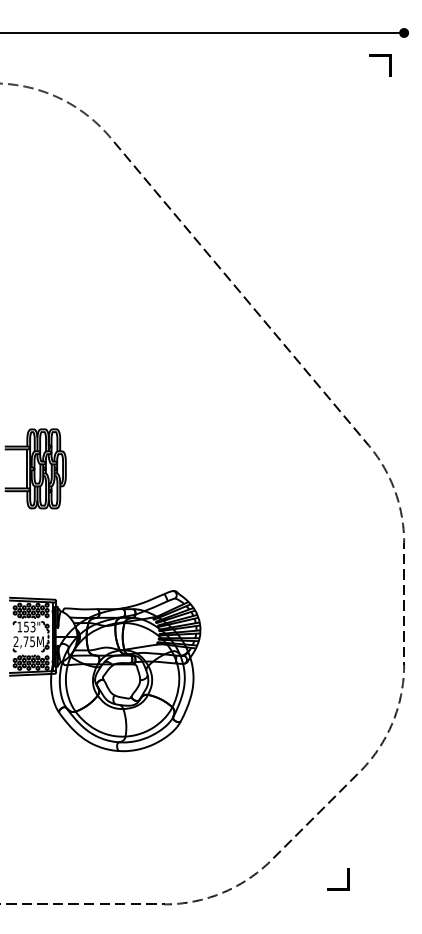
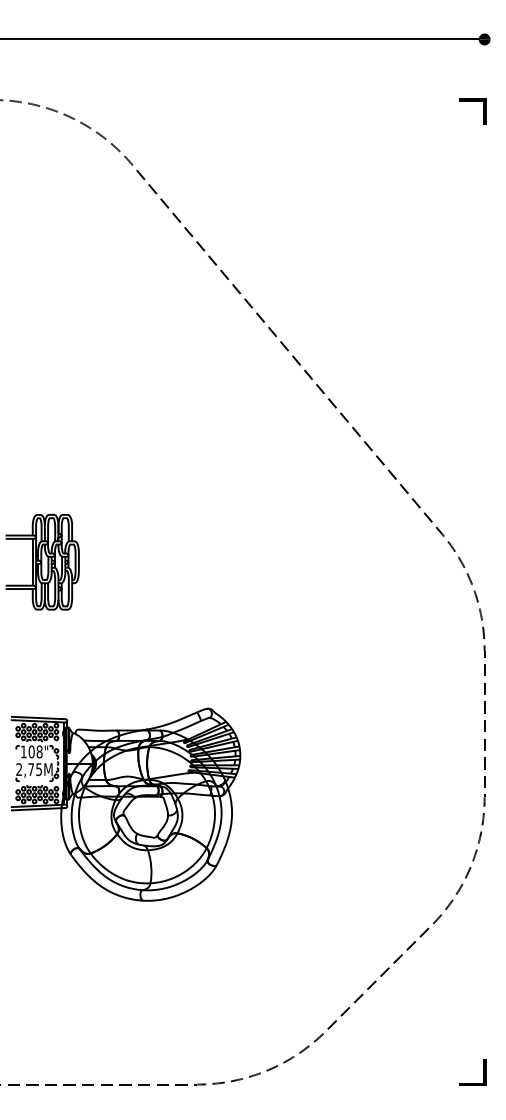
line: (380, 56) -> (473, 101), moved
text: (29, 626) -> (35, 751), 153" -> 108"
line: (347, 879) -> (483, 1072), moved

